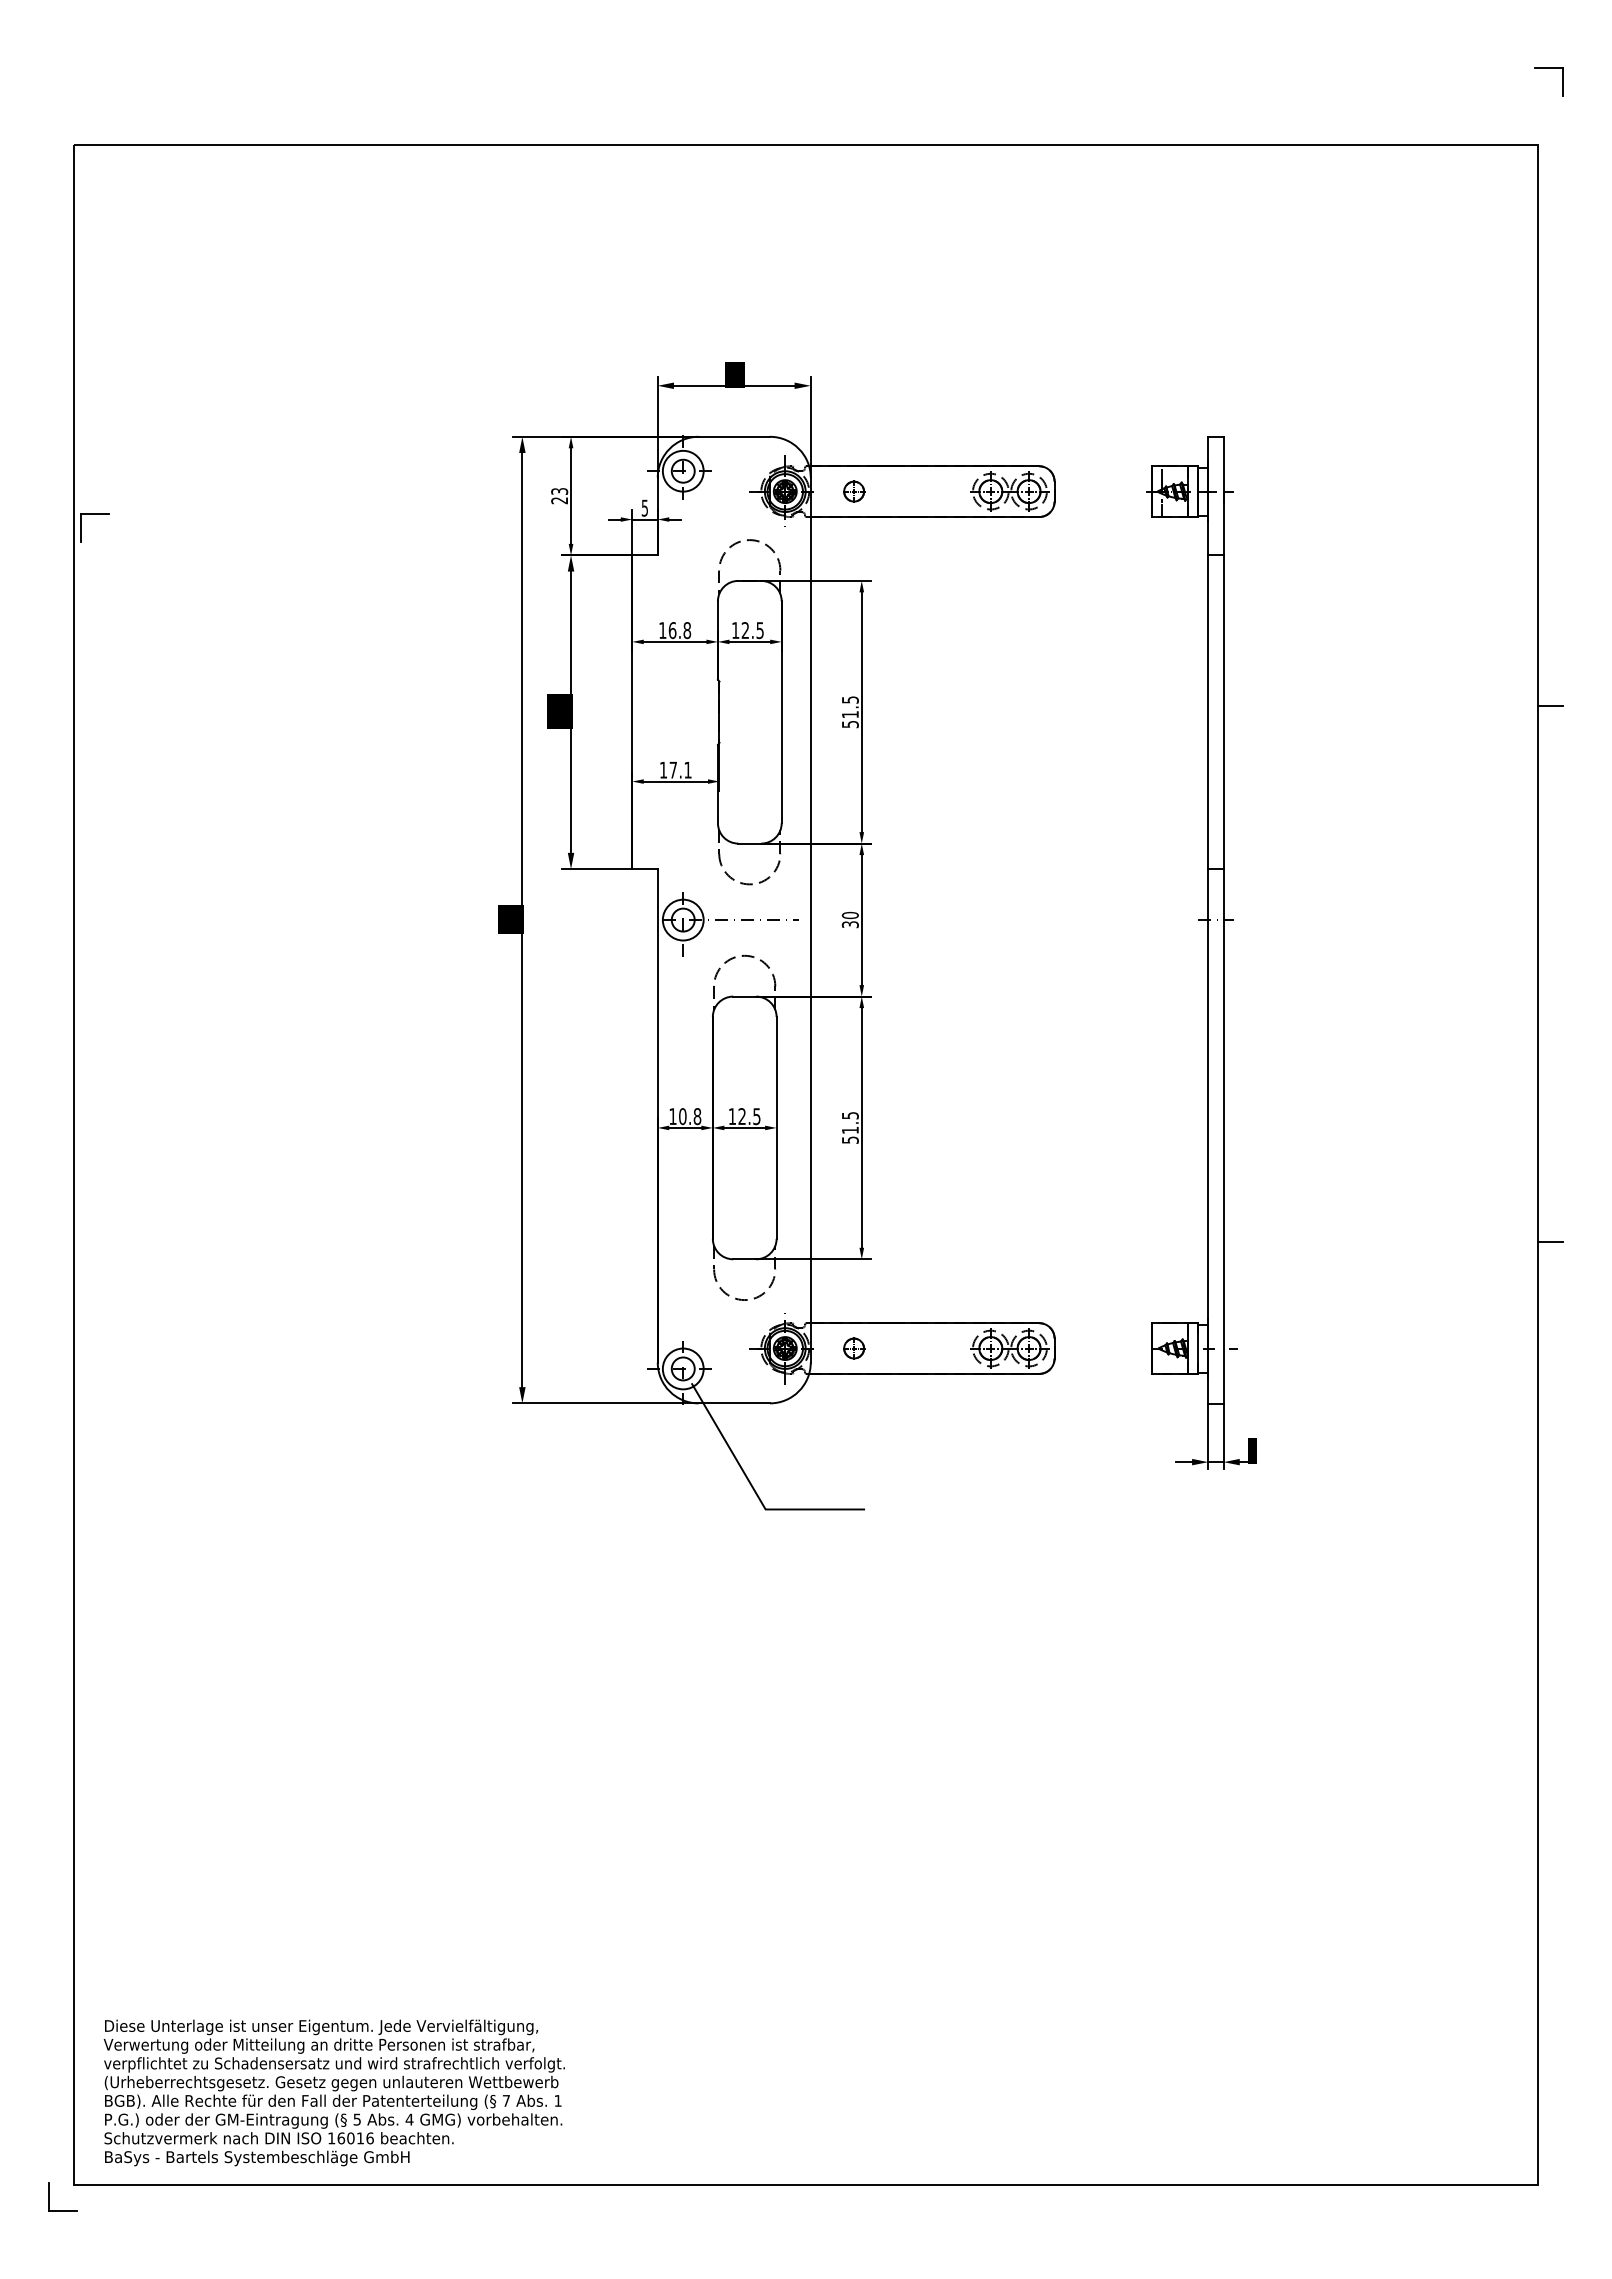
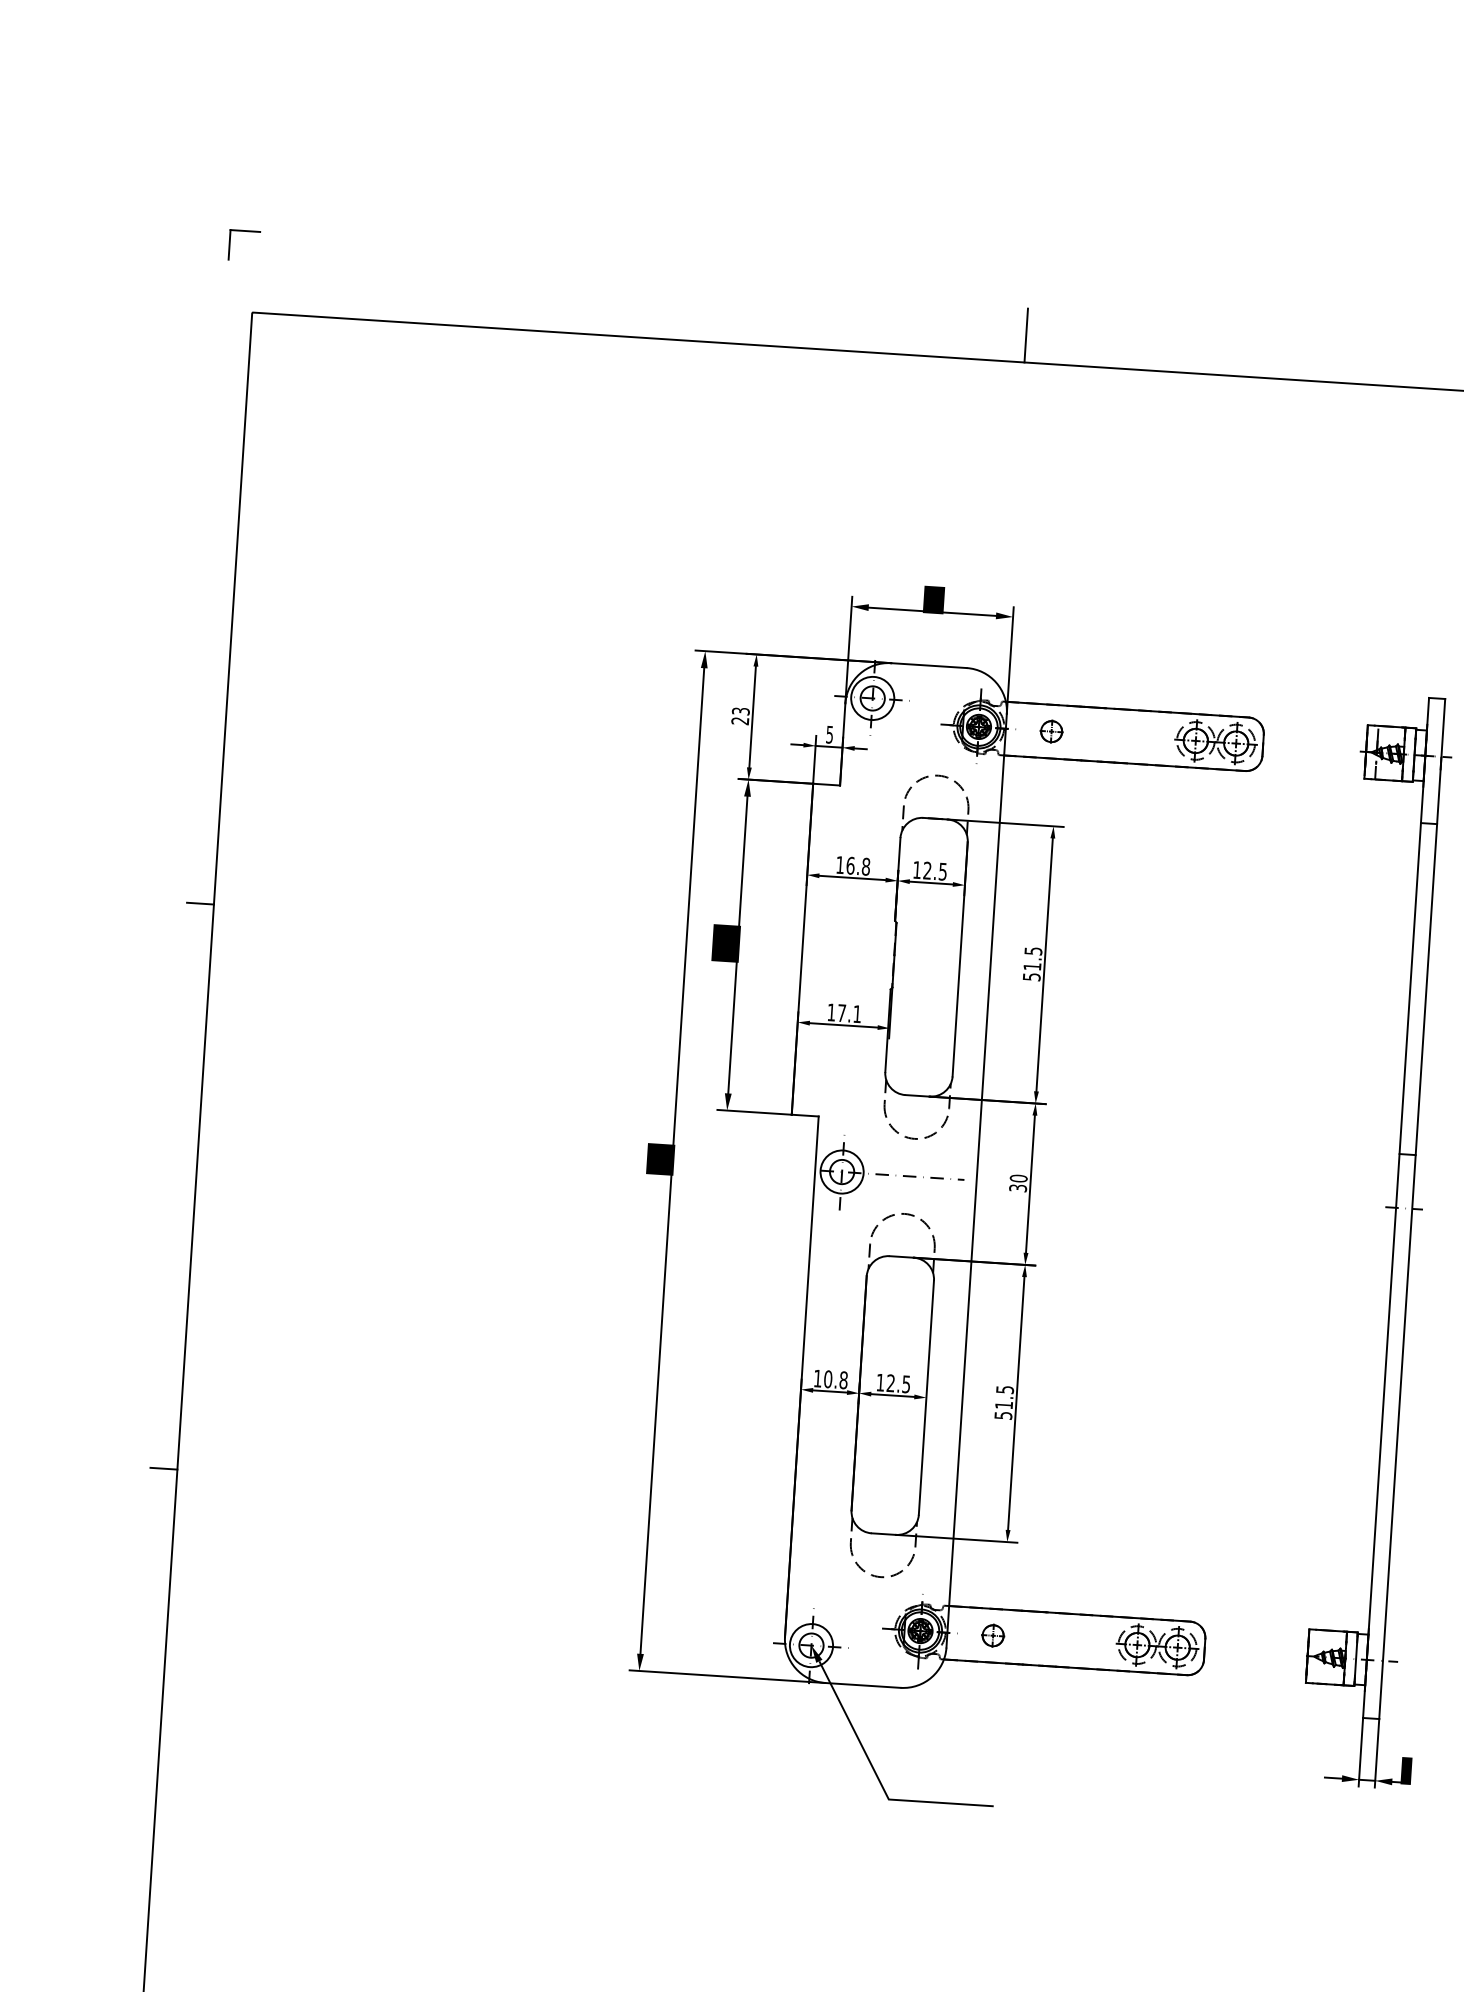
line: (805, 118) -> (1025, 334), added
part: (94, 514) -> (245, 231), moved
line: (61, 705) -> (200, 903), added
line: (61, 1241) -> (164, 1468), added
fill: (688, 1376) -> (816, 1653), added

